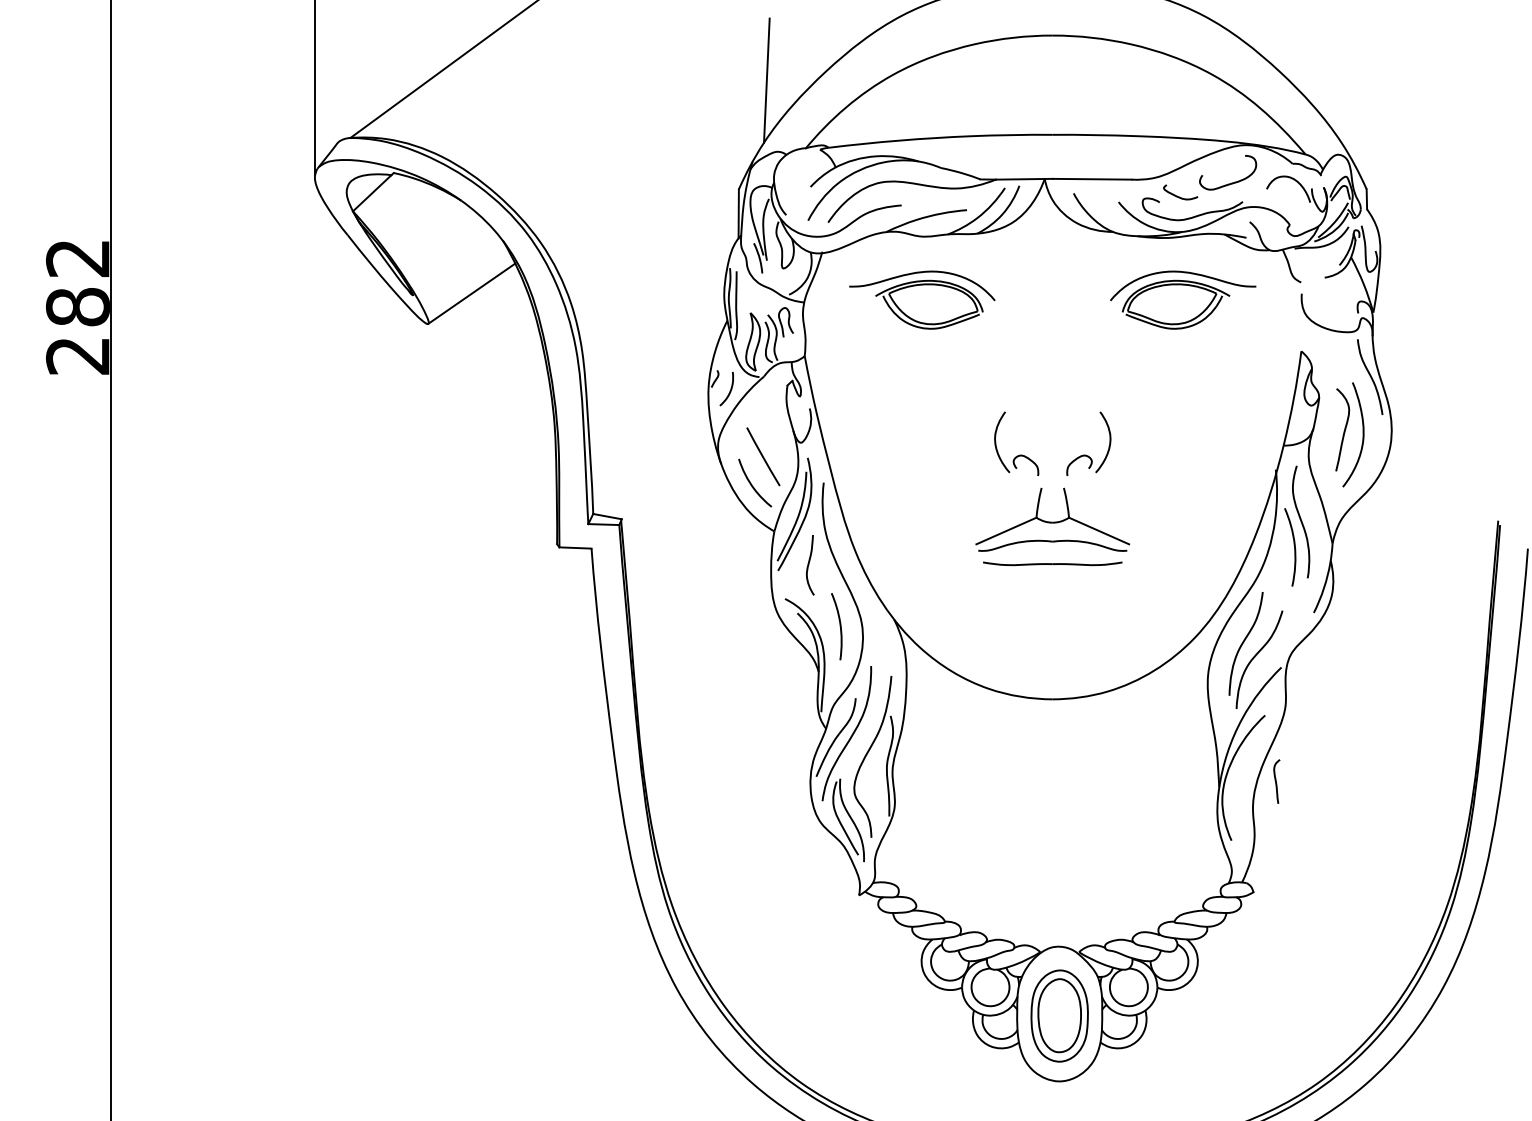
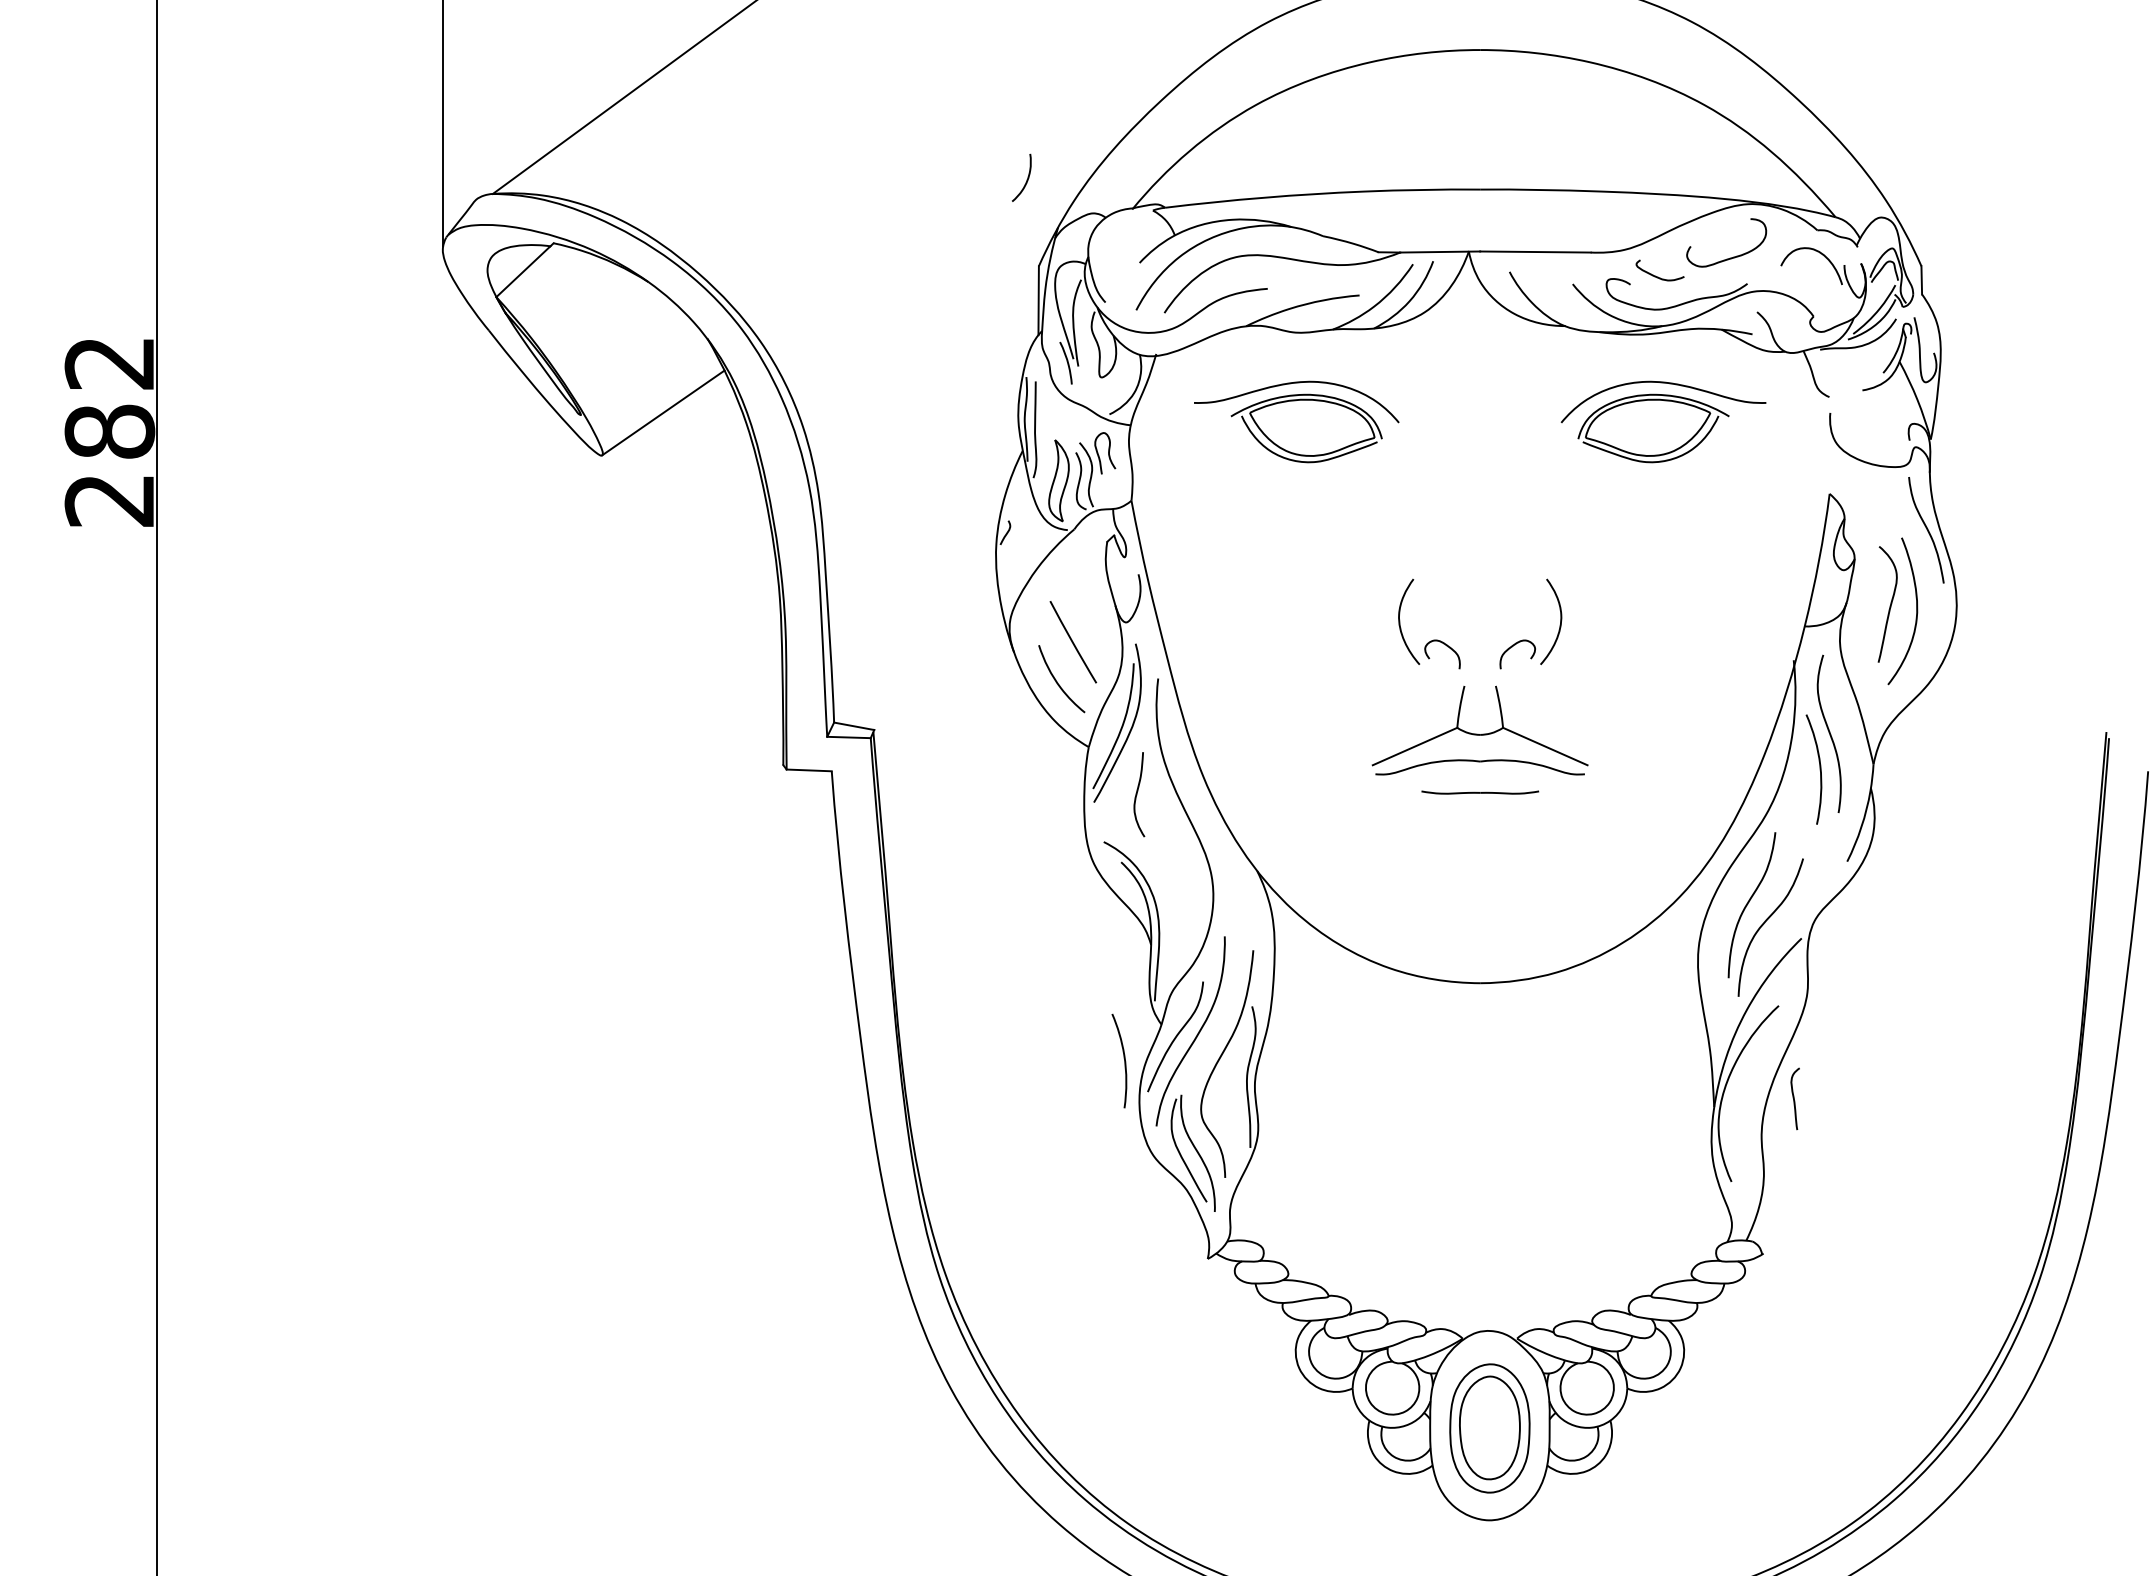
line: (767, 80) -> (1078, 113), removed
curve: (730, 390) -> (1026, 179), moved
part: (1053, 563) -> (1480, 792), size x0.6
curve: (839, 624) -> (1123, 1058), moved

